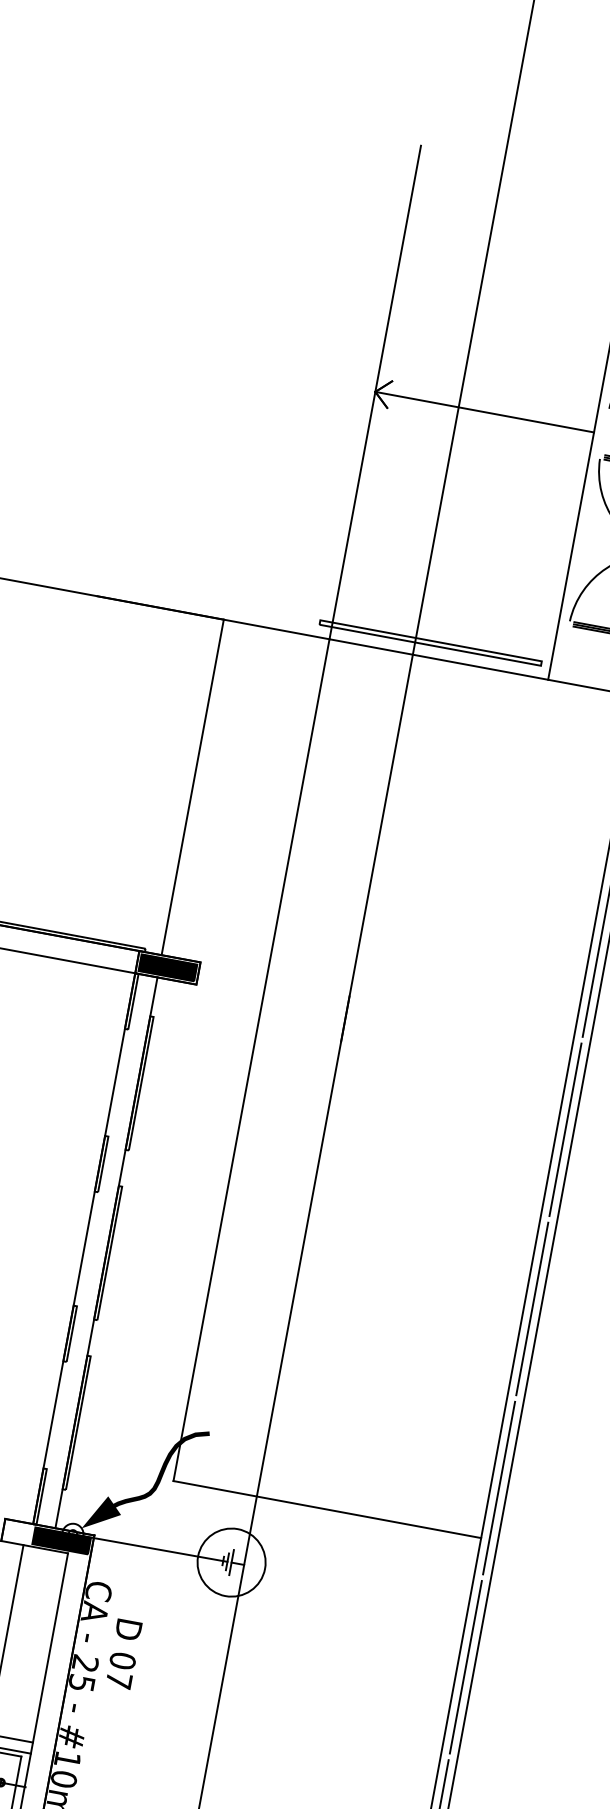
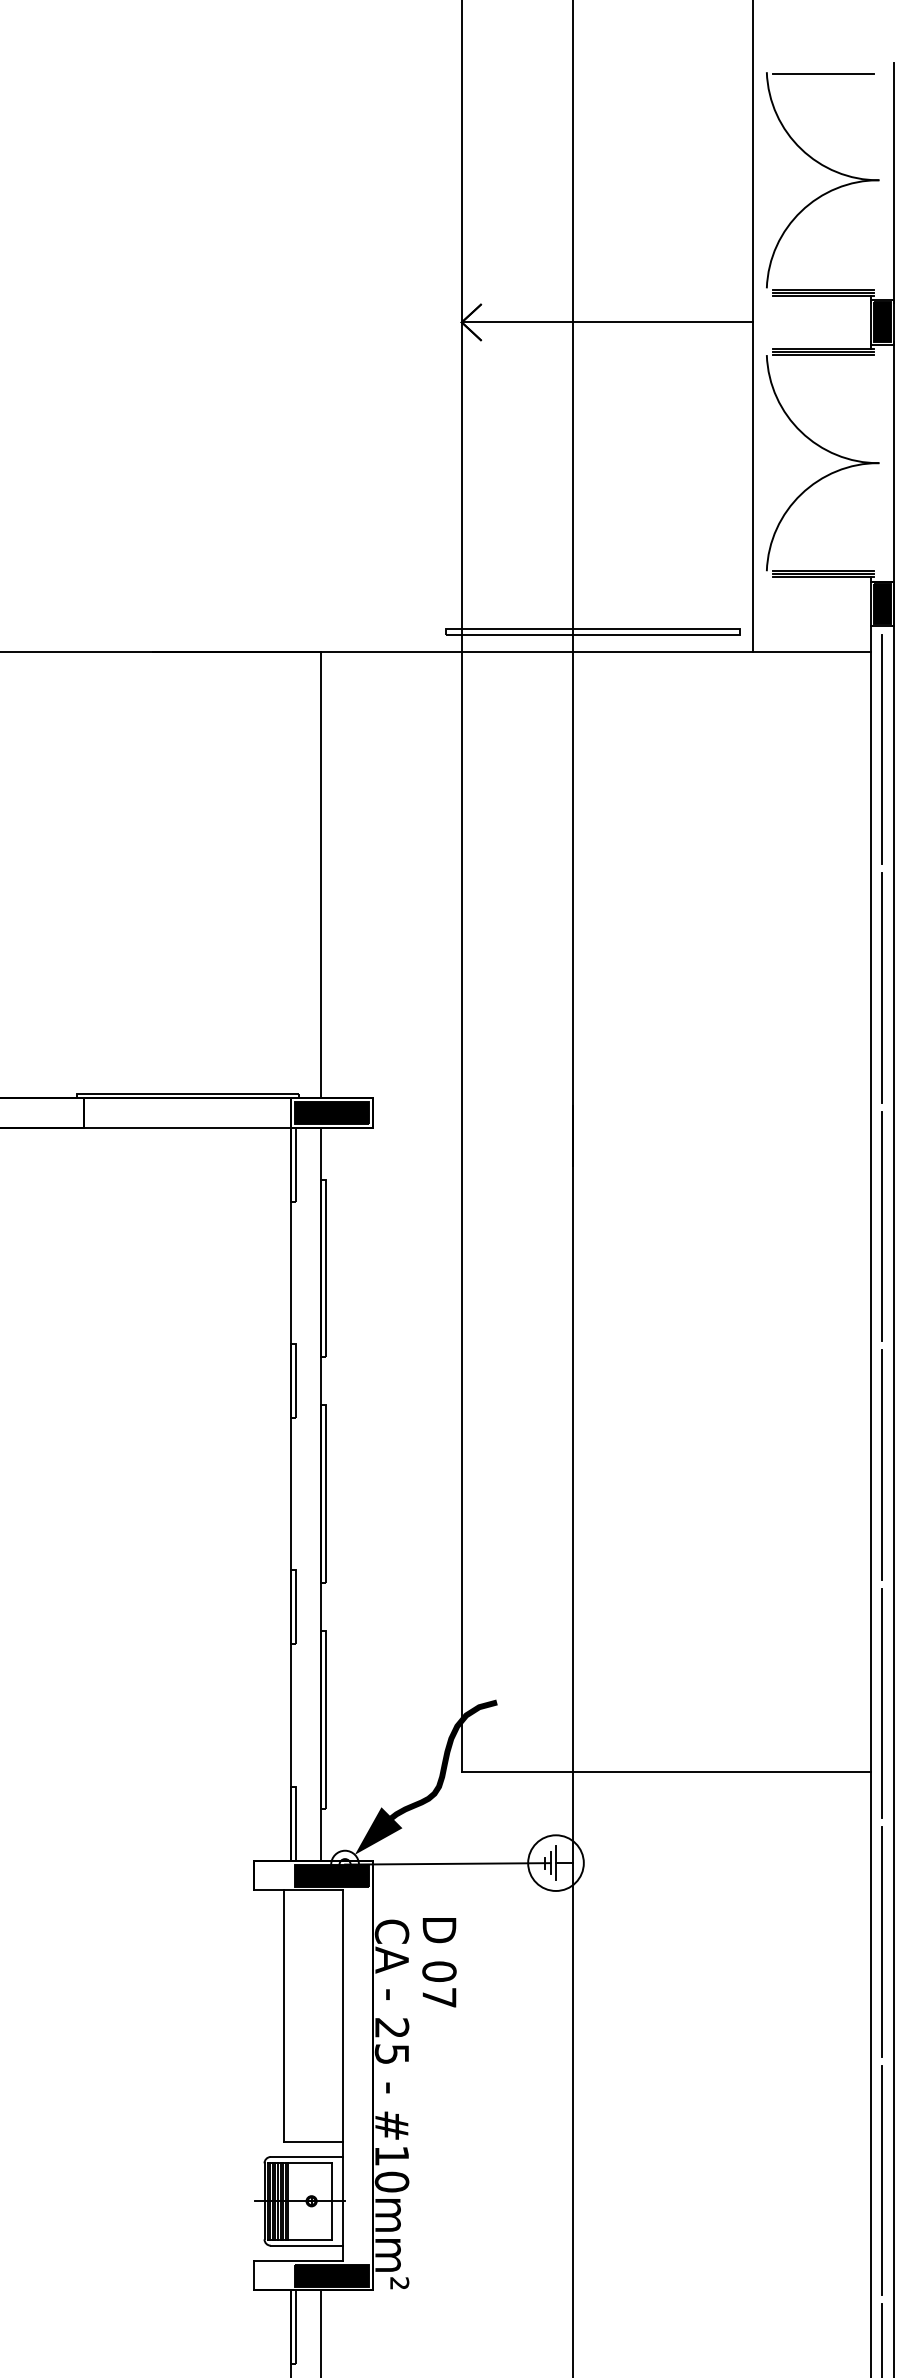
circle: (231, 1562) -> (555, 1862), size x0.62
text: (124, 1654) -> (439, 1962), moved

